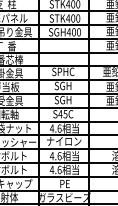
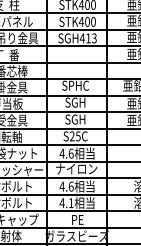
text: (76, 32) -> (91, 38), SGH400 -> SGH413
text: (59, 114) -> (71, 136), S45C -> S25C
text: (59, 170) -> (70, 203), 4.6 -> 4.1

